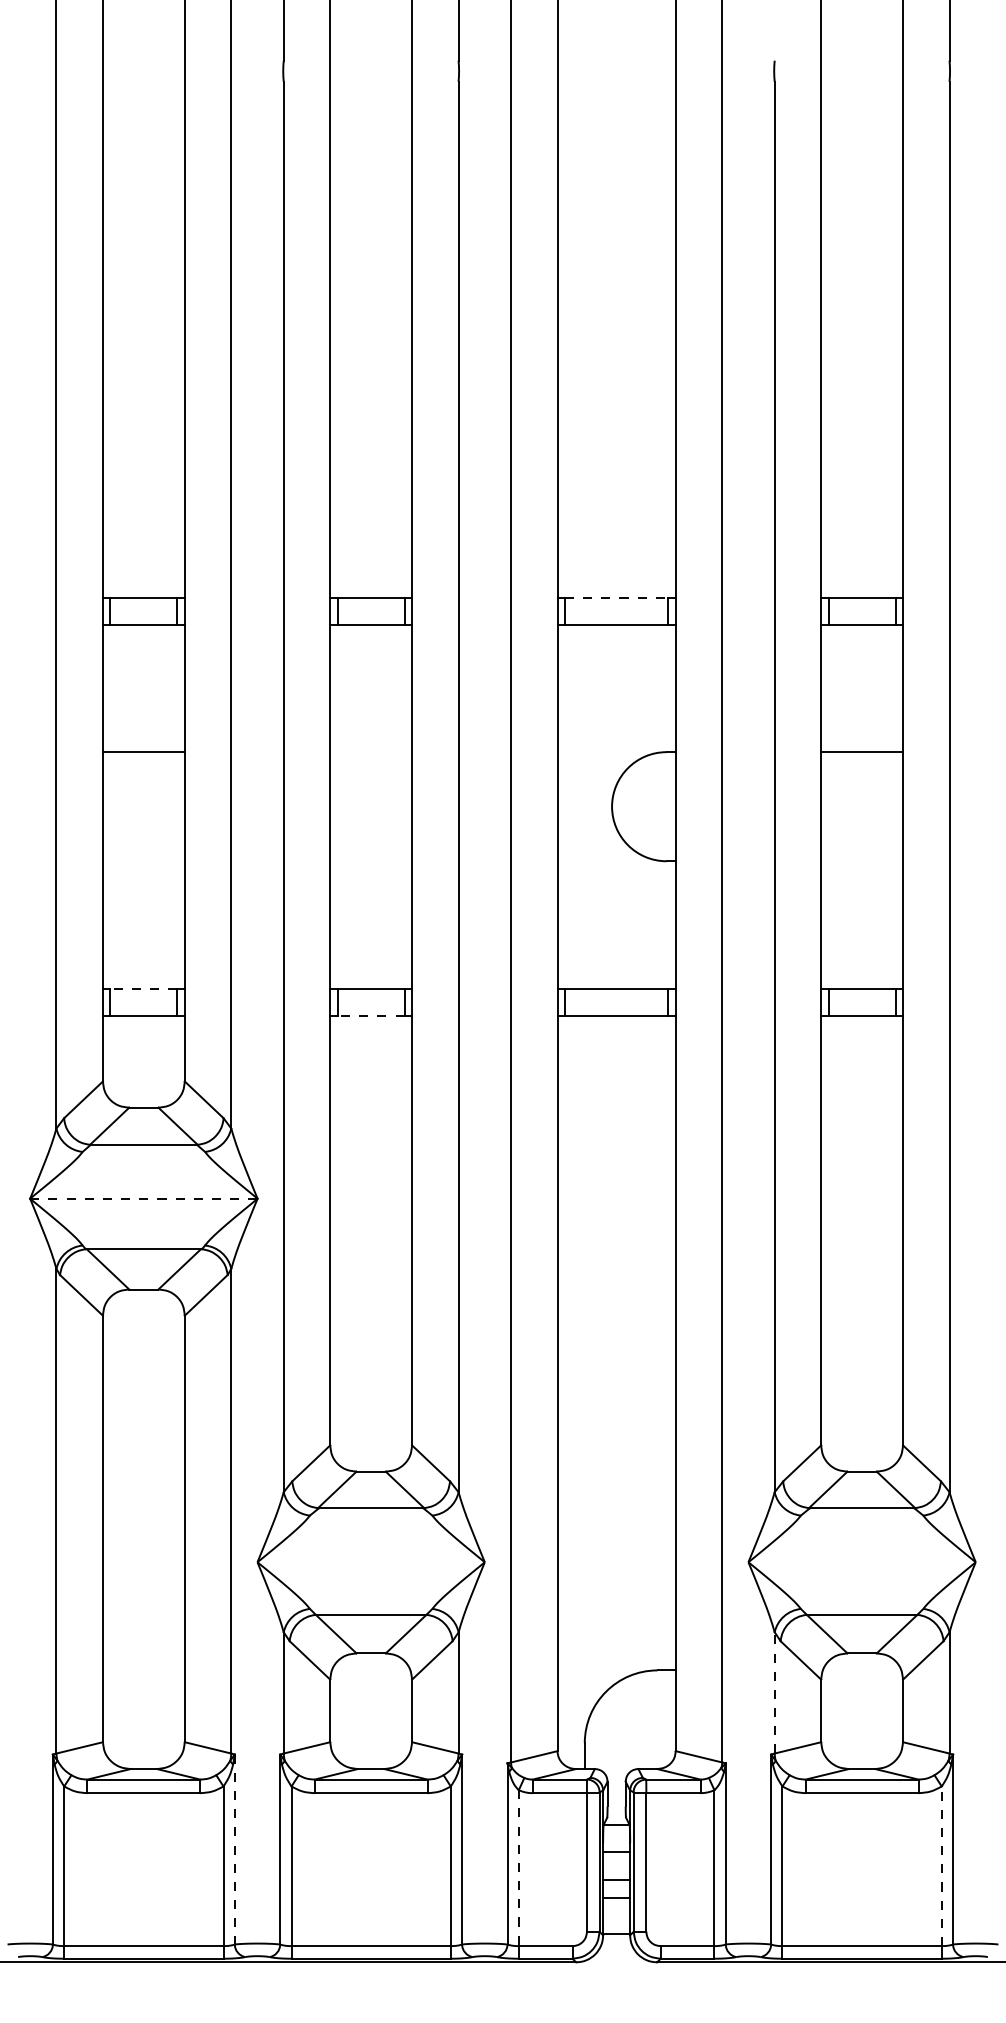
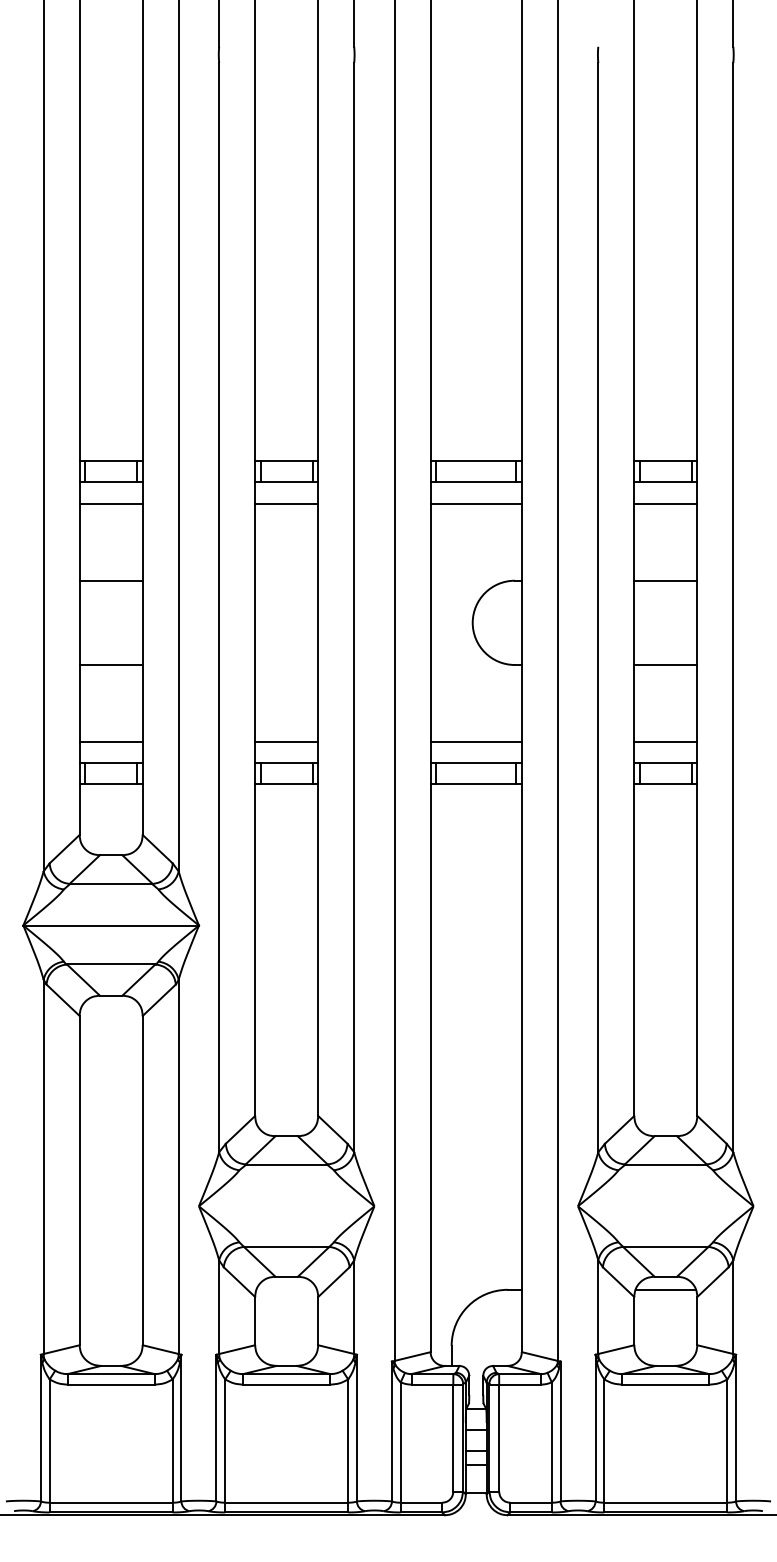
line: (616, 597) -> (476, 461), dashed -> solid
line: (143, 652) -> (110, 503), added
line: (371, 652) -> (286, 503), added
line: (616, 652) -> (476, 503), added
line: (862, 652) -> (666, 503), added
line: (143, 861) -> (110, 665), added
line: (862, 861) -> (666, 665), added
line: (143, 961) -> (110, 742), added
line: (371, 961) -> (286, 742), added
line: (616, 961) -> (476, 742), added
line: (862, 961) -> (666, 742), added
line: (143, 988) -> (110, 763), dashed -> solid
line: (371, 1015) -> (286, 784), dashed -> solid
line: (143, 1198) -> (110, 925), dashed -> solid
line: (861, 1670) -> (665, 1289), added
line: (774, 1692) -> (598, 1306), dashed -> solid
line: (234, 1849) -> (181, 1428), dashed -> solid
line: (941, 1866) -> (727, 1441), dashed -> solid
line: (518, 1868) -> (400, 1442), dashed -> solid

